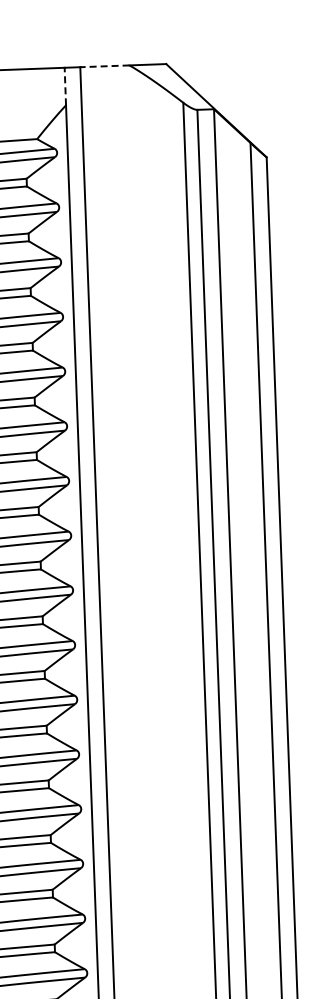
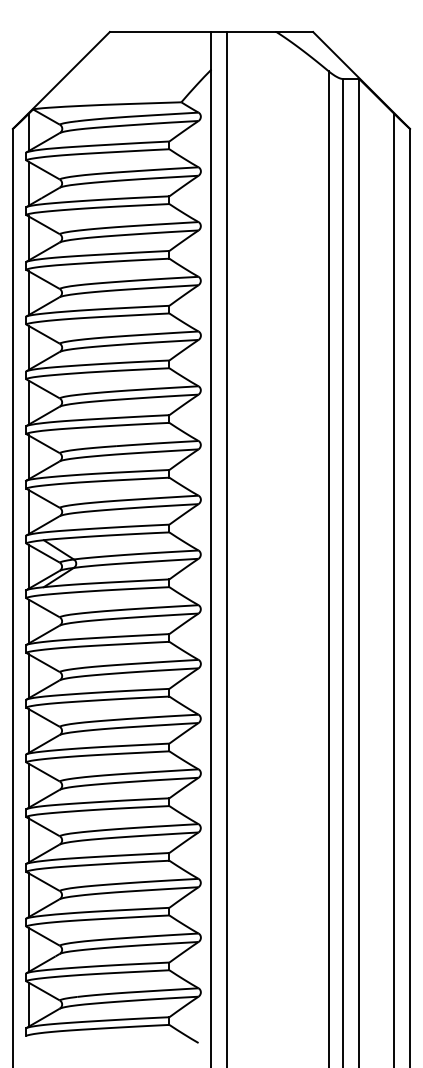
line: (104, 66) -> (251, 32), dashed -> solid
line: (65, 86) -> (211, 50), dashed -> solid

